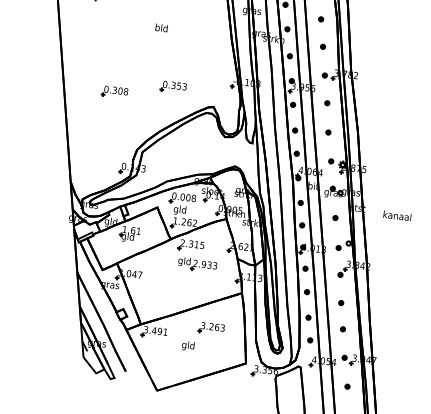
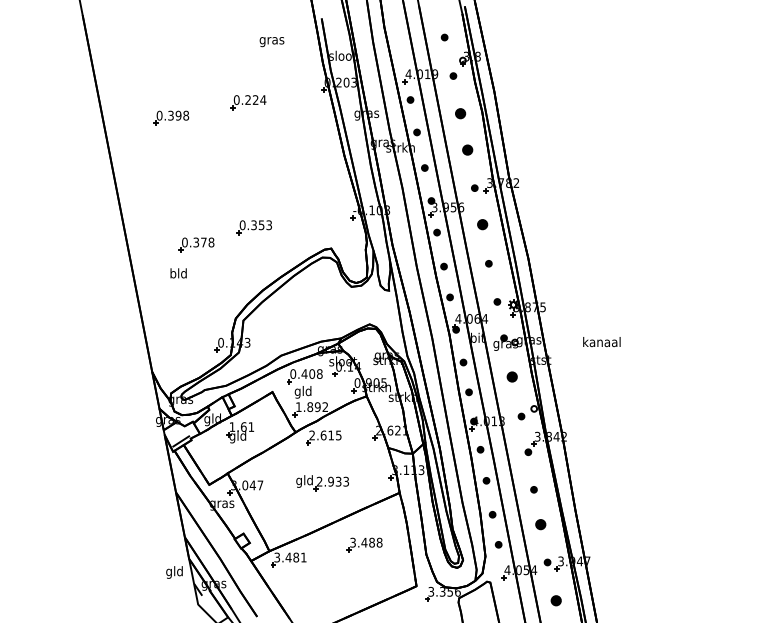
part: (321, 19) -> (460, 113), size x1.6
text: (161, 28) -> (178, 273), moved
part: (323, 46) -> (467, 149), size x1.6
part: (172, 87) -> (253, 227), moved
text: (120, 91) -> (203, 242), 0.308 -> 0.378
part: (327, 103) -> (482, 224), size x1.6
text: (182, 196) -> (304, 373), 0.008 -> 0.408
text: (397, 216) -> (601, 342), moved
part: (335, 217) -> (512, 376), size x1.6
text: (186, 222) -> (313, 407), 1.262 -> 1.892
text: (191, 244) -> (323, 435), 2.315 -> 2.615
part: (197, 265) -> (322, 483), moved
text: (216, 327) -> (371, 542), 3.263 -> 3.488
part: (342, 329) -> (540, 524), size x1.6
text: (160, 331) -> (296, 557), 3.491 -> 3.481
text: (188, 346) -> (174, 572), moved
part: (347, 386) -> (555, 600), size x1.6

